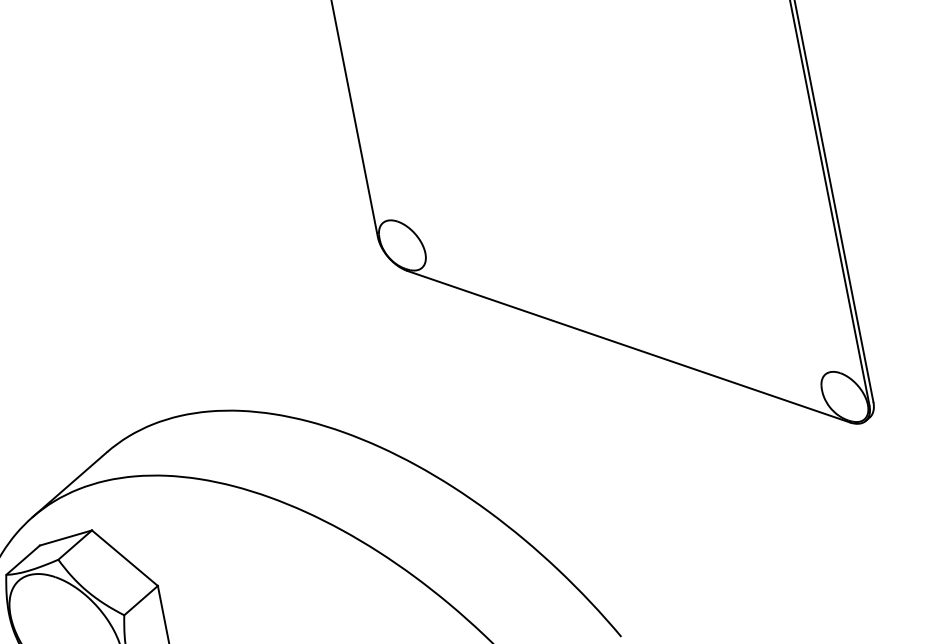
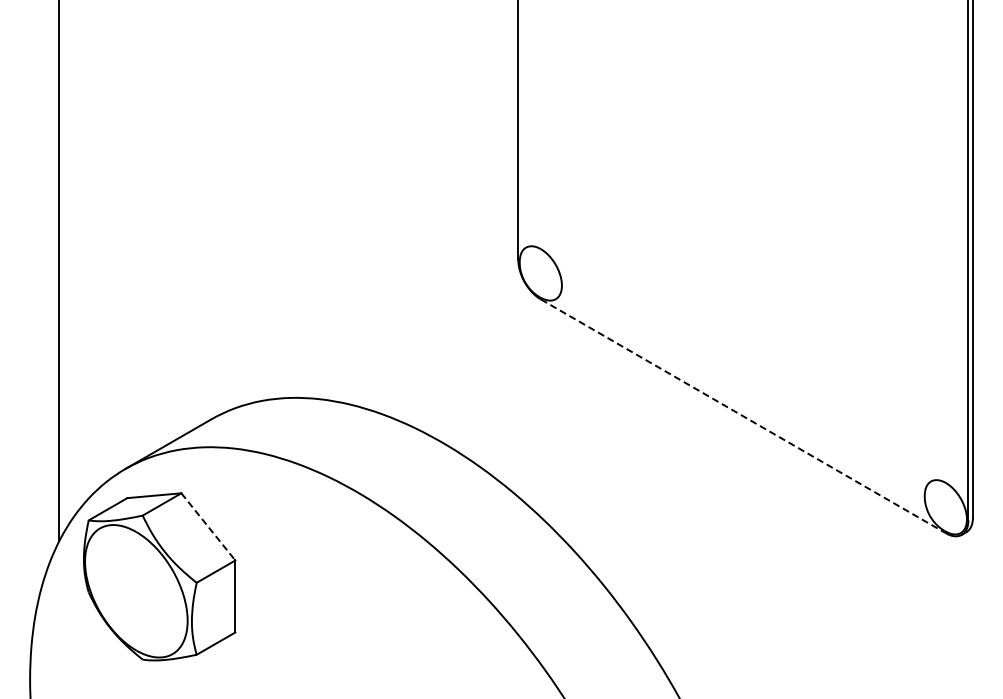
line: (628, 346) -> (743, 416), solid -> dashed
line: (125, 558) -> (208, 527), solid -> dashed

